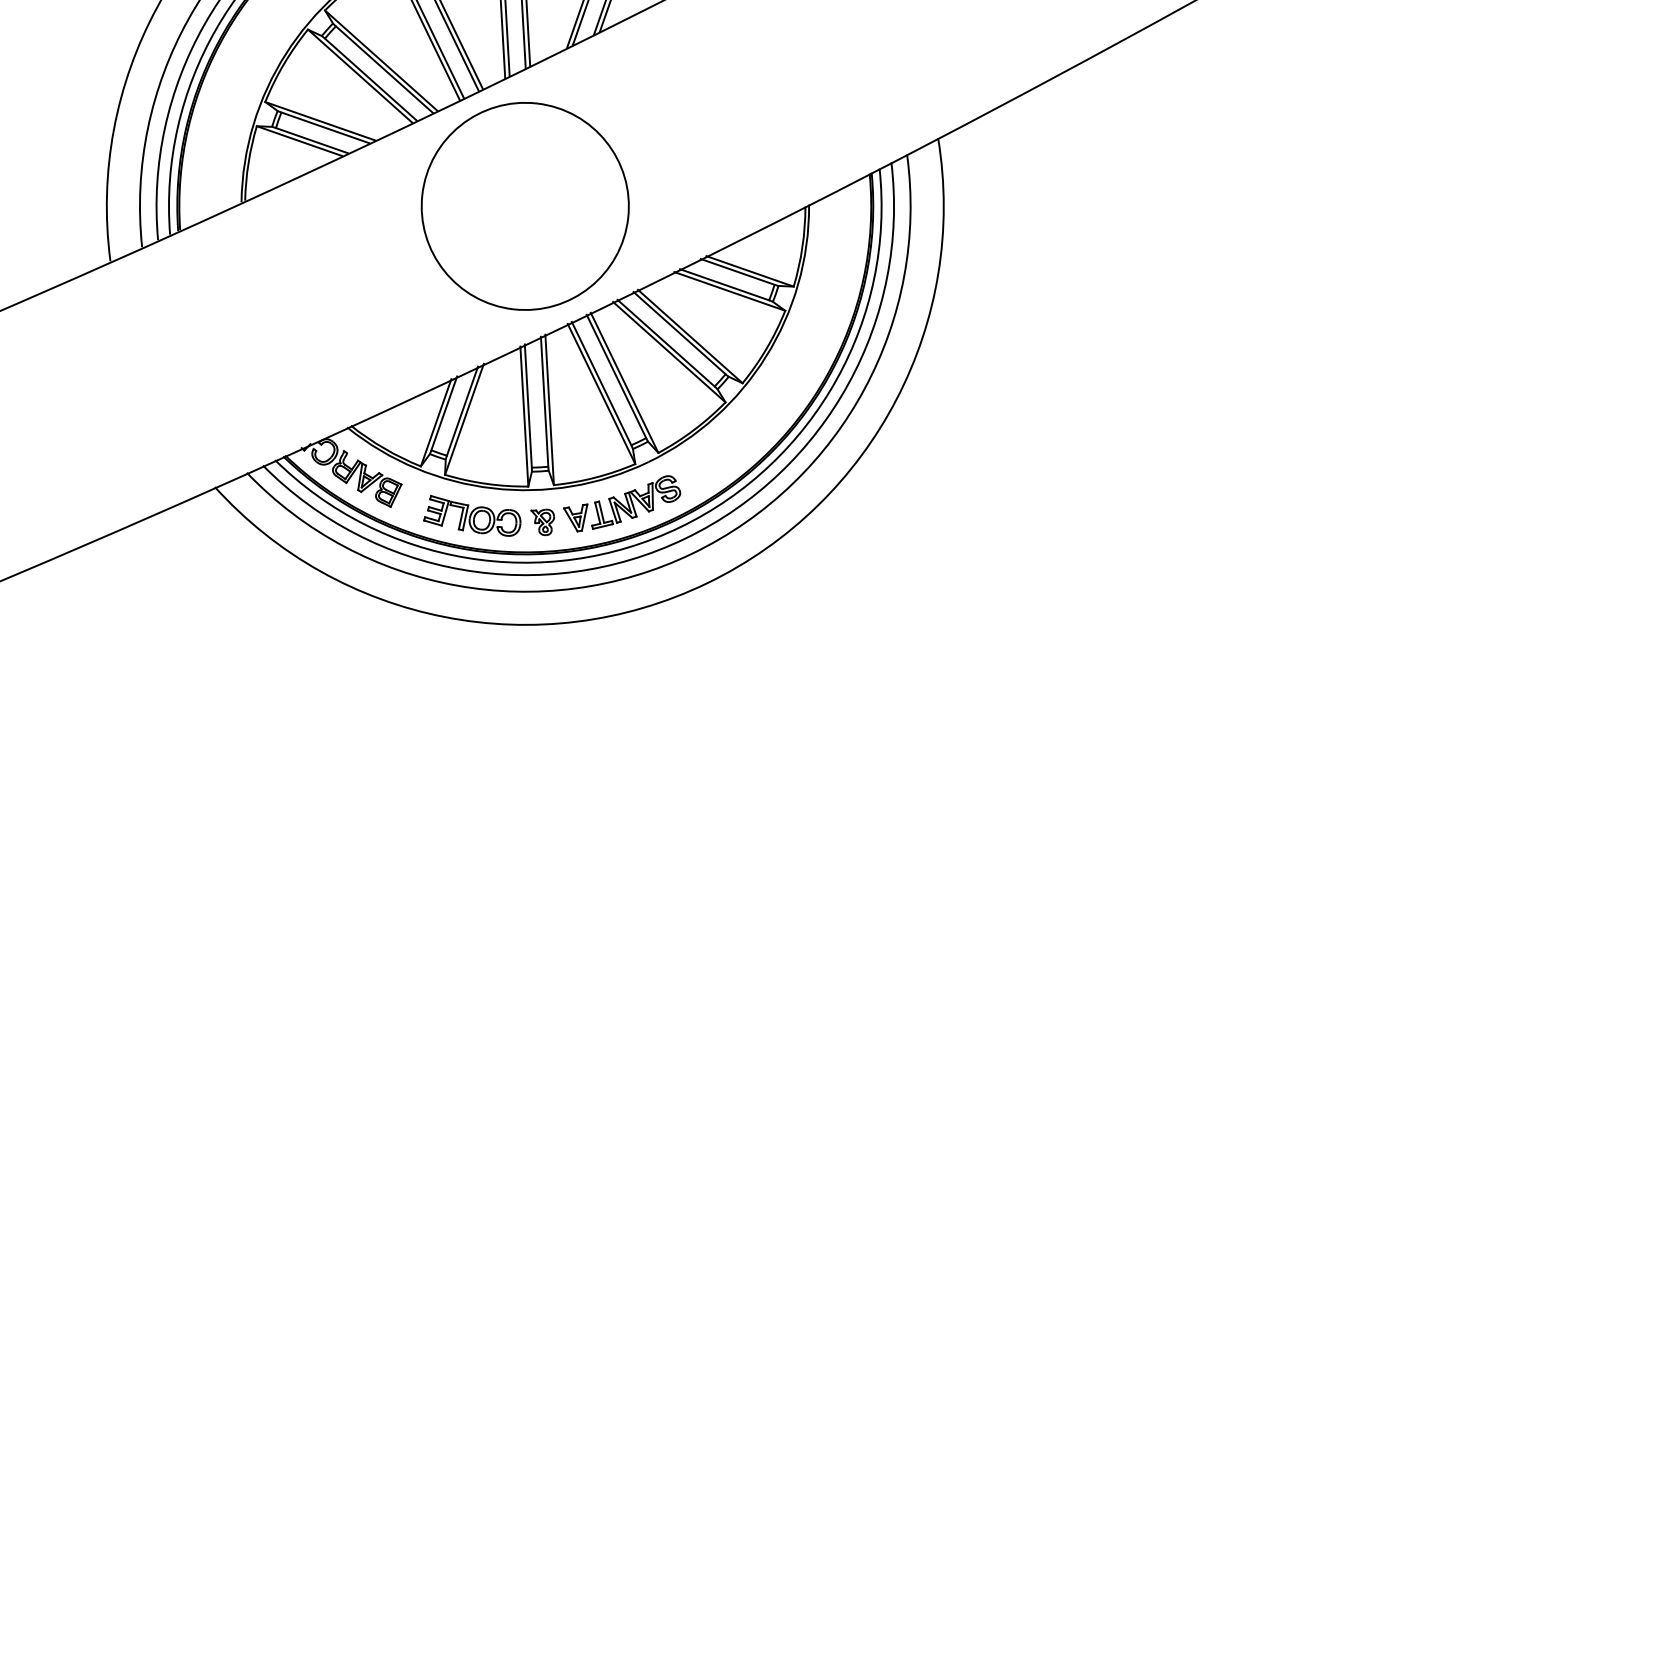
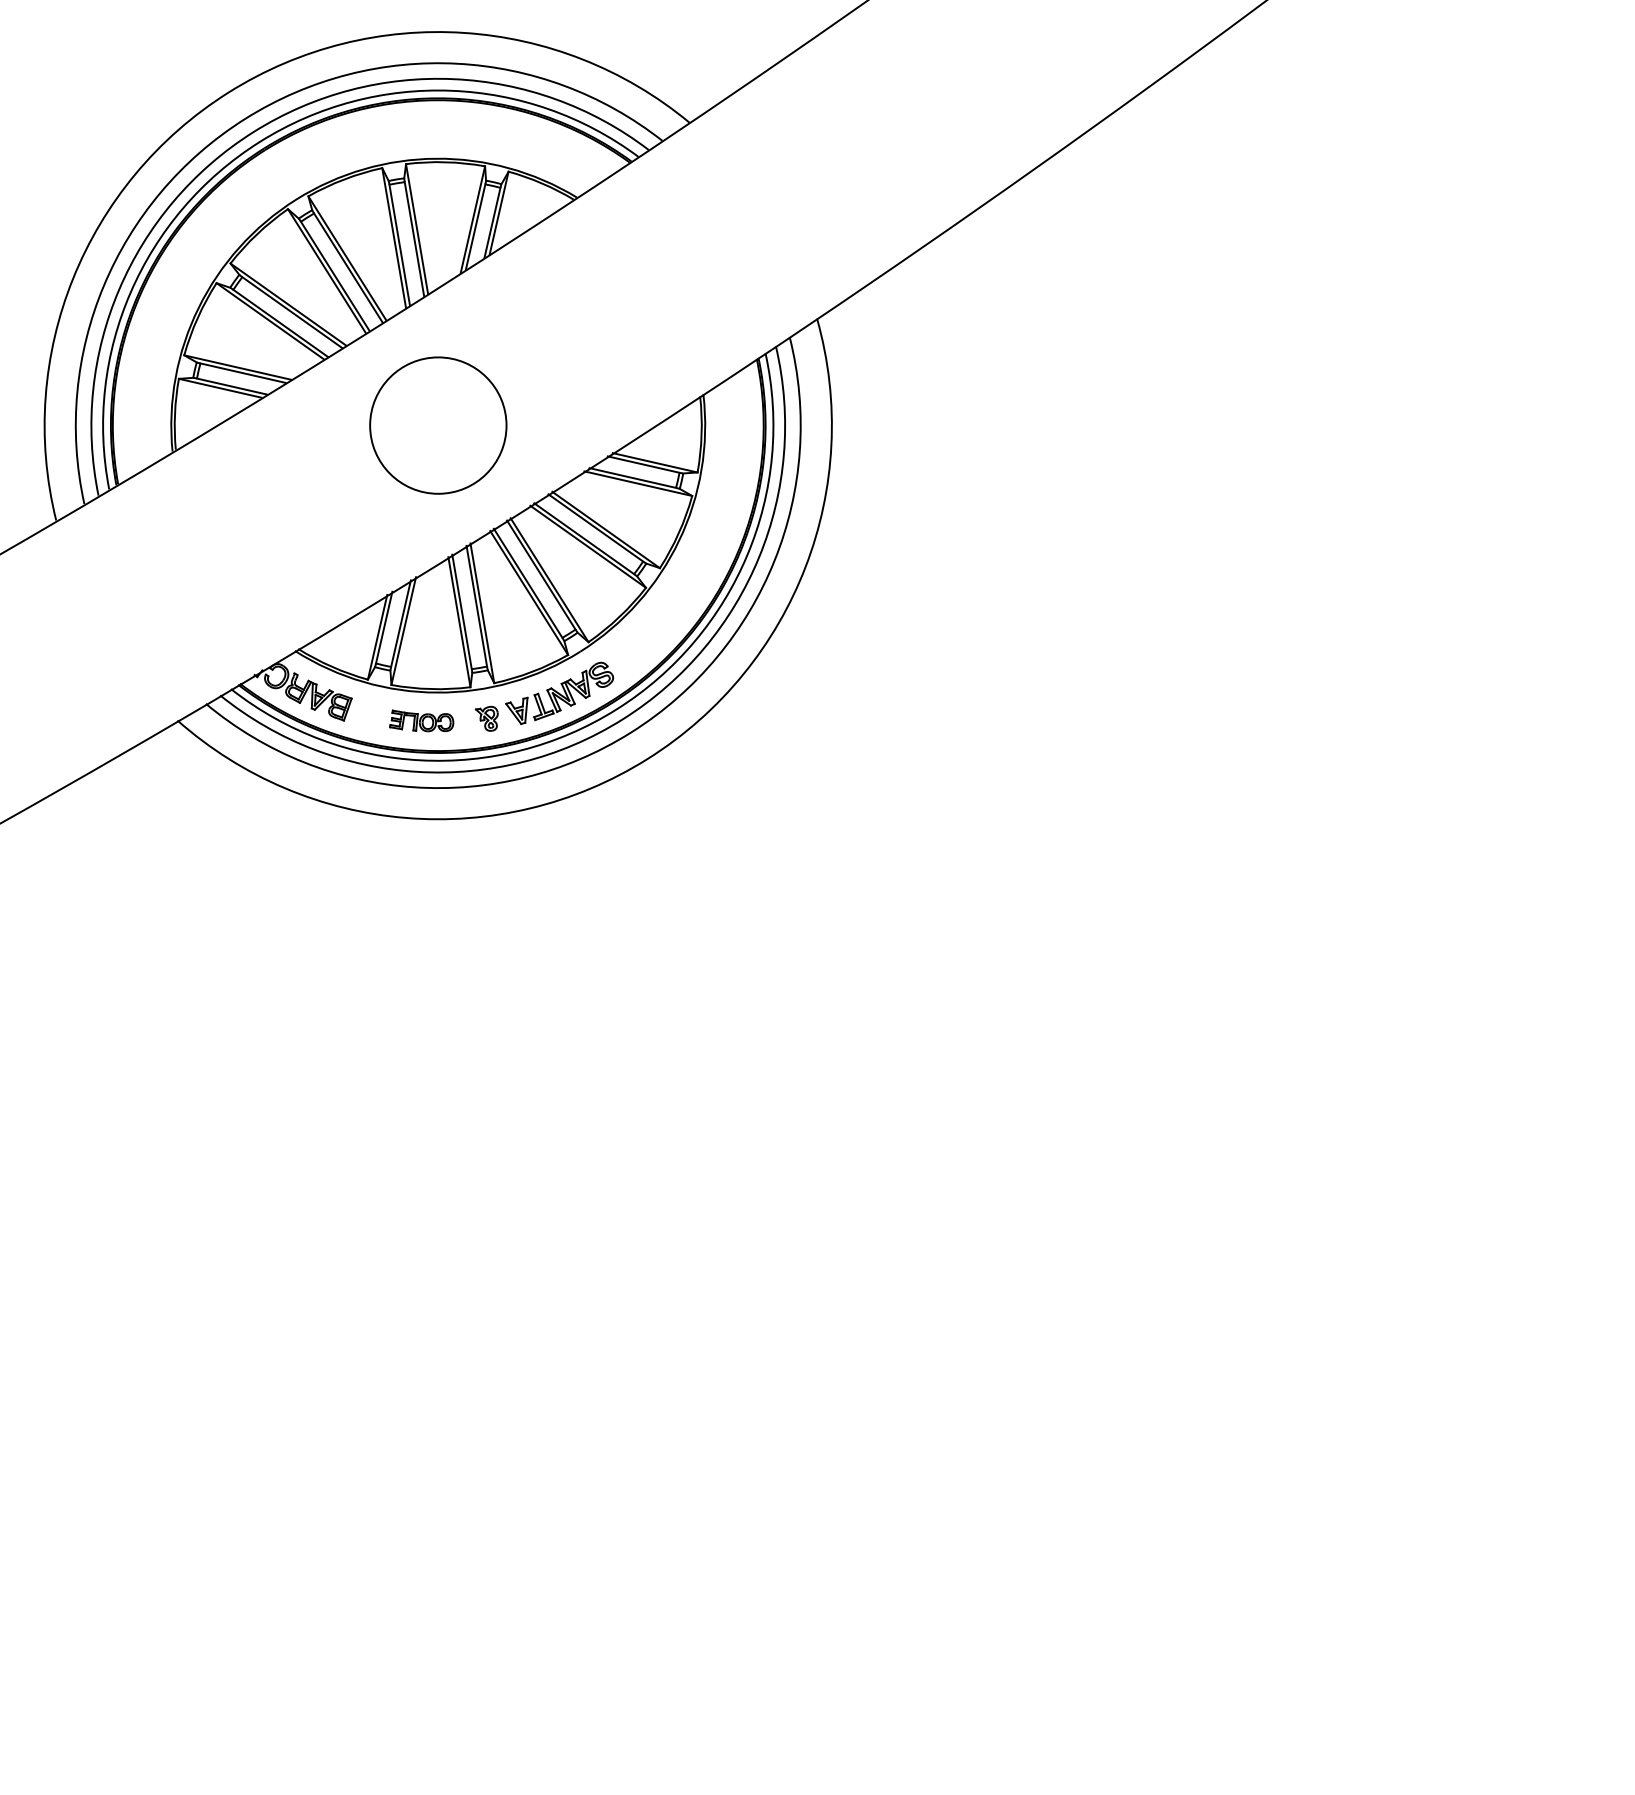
circle: (525, 206) -> (438, 425), size x0.7
part: (472, 515) -> (421, 720), size x0.7

